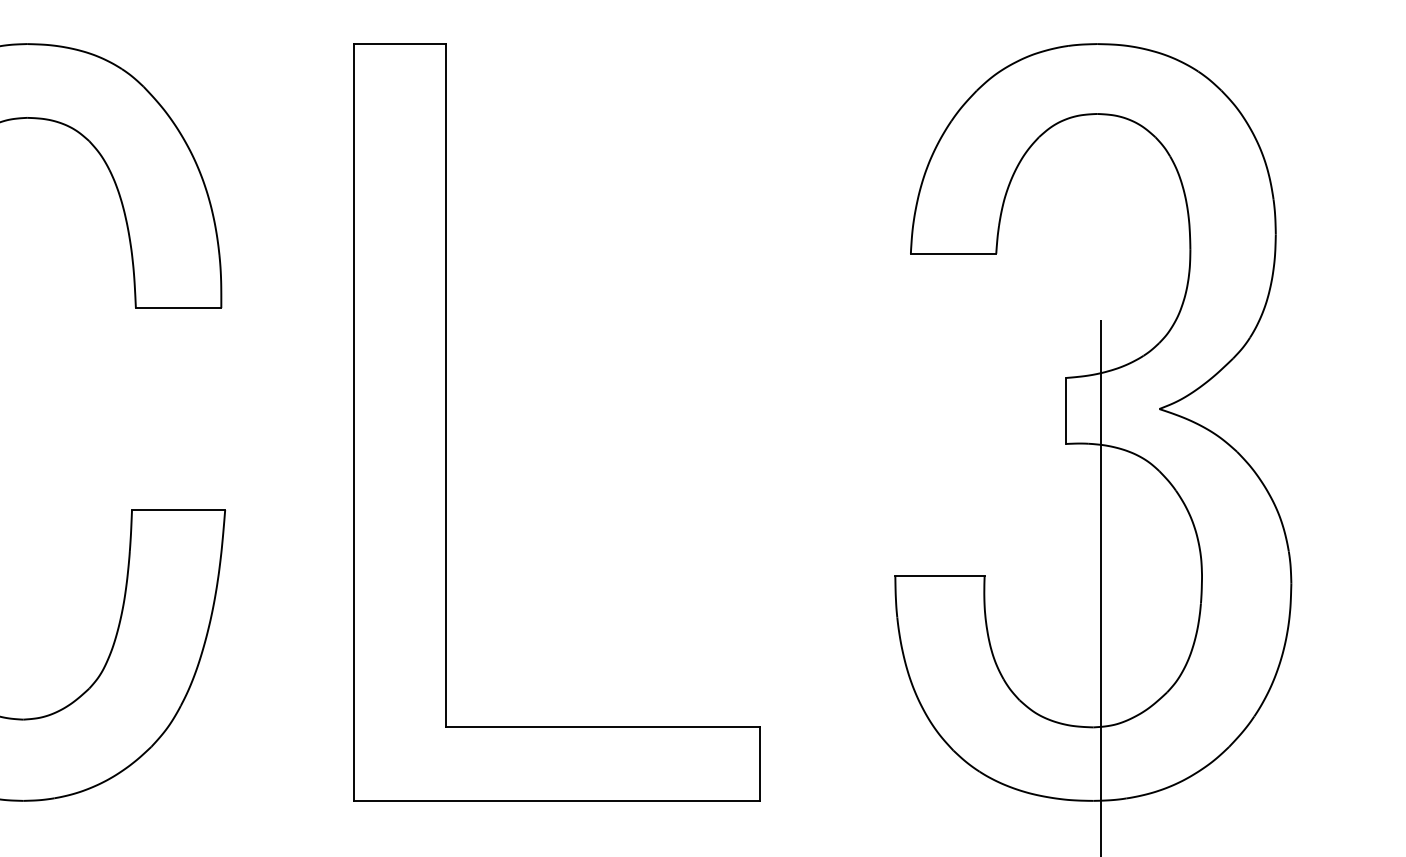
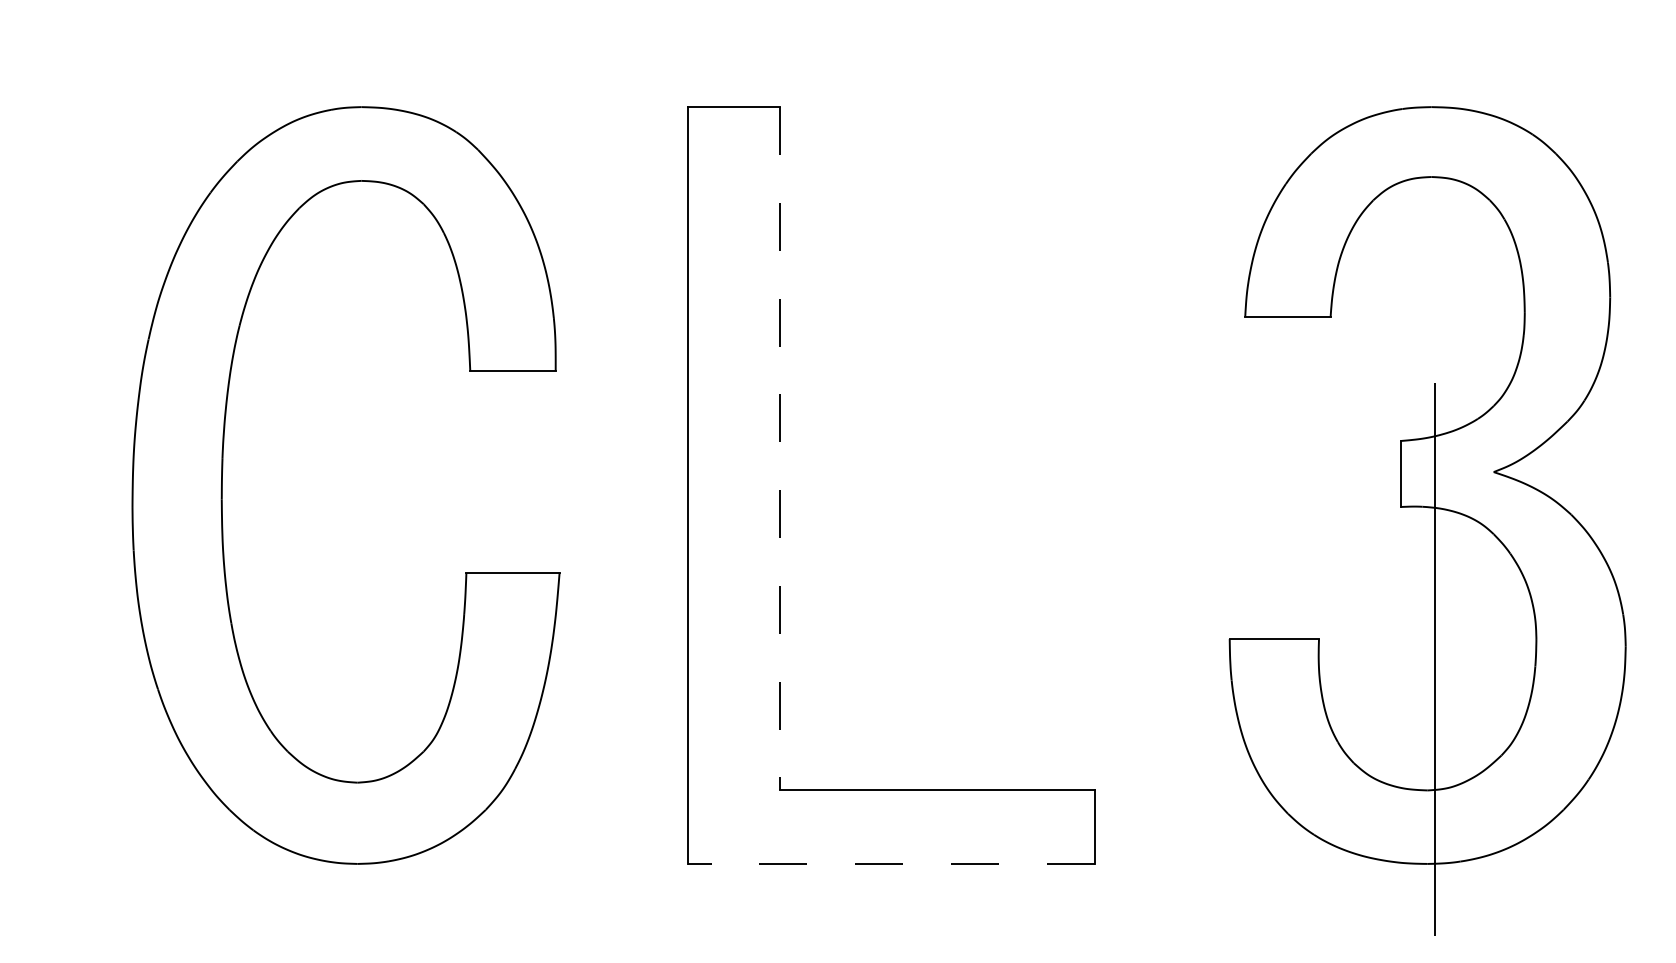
line: (446, 385) -> (780, 448), solid -> dashed
line: (556, 800) -> (890, 863), solid -> dashed

